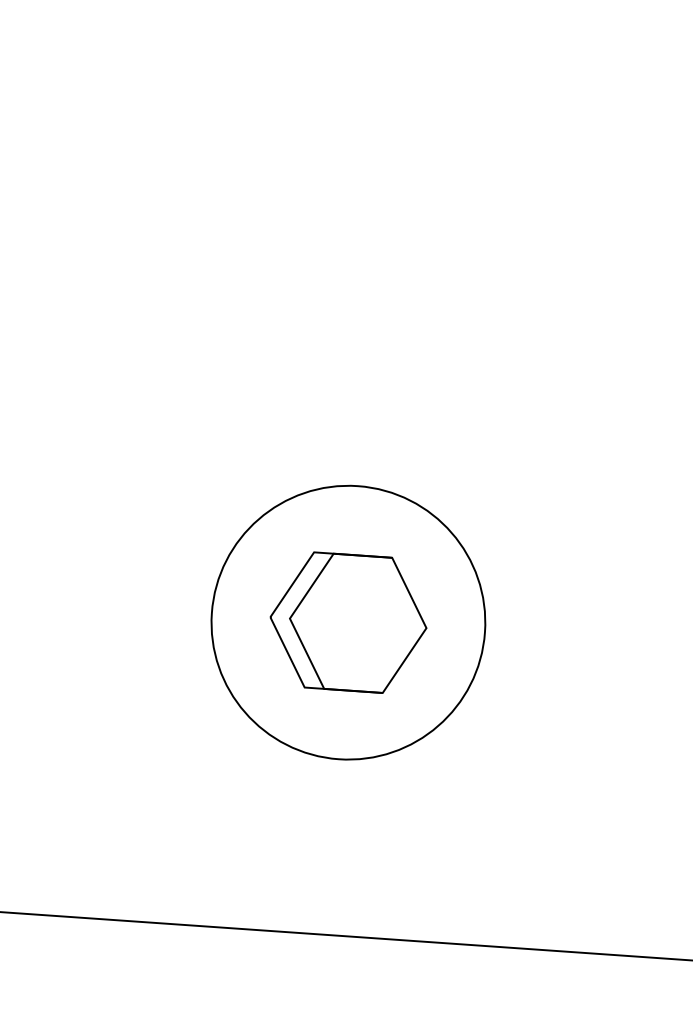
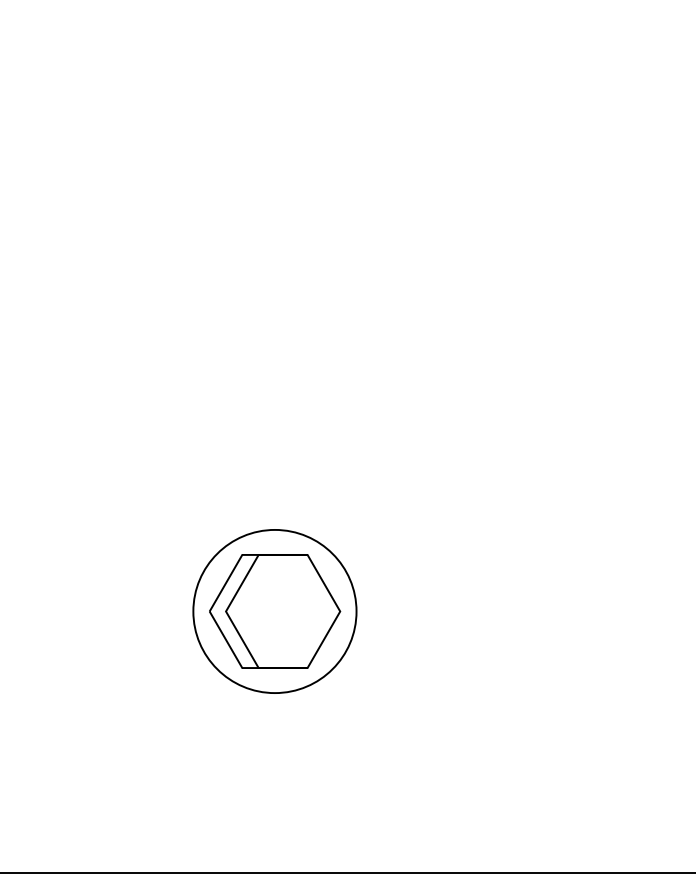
circle: (347, 622) -> (274, 611), size x0.71

